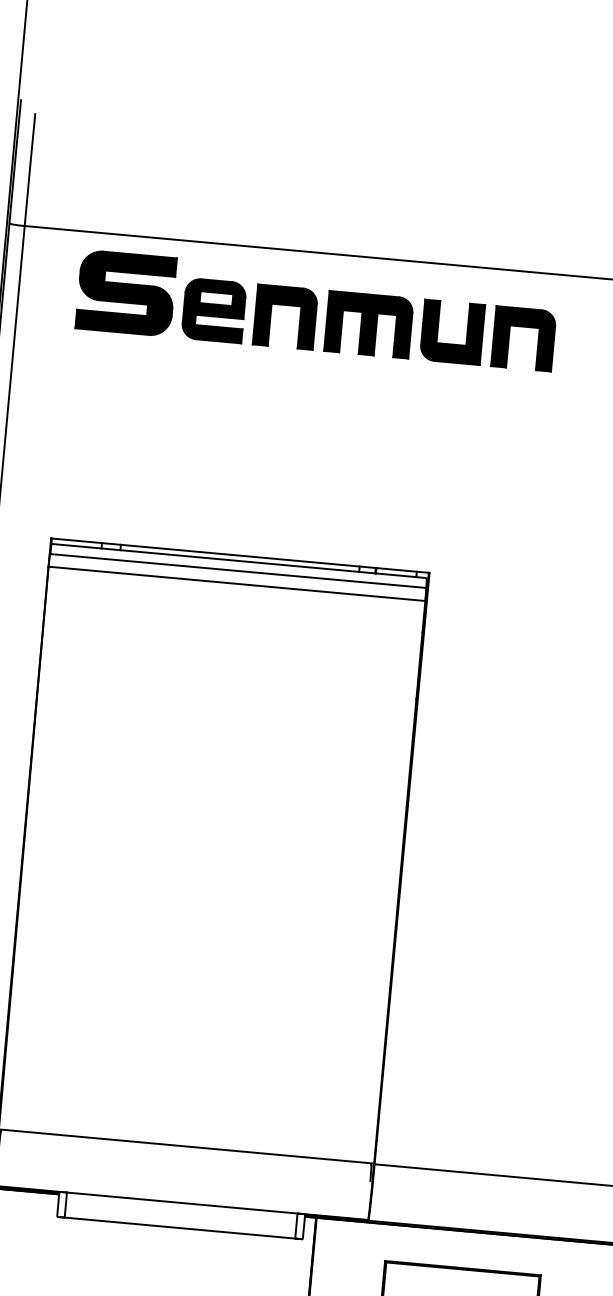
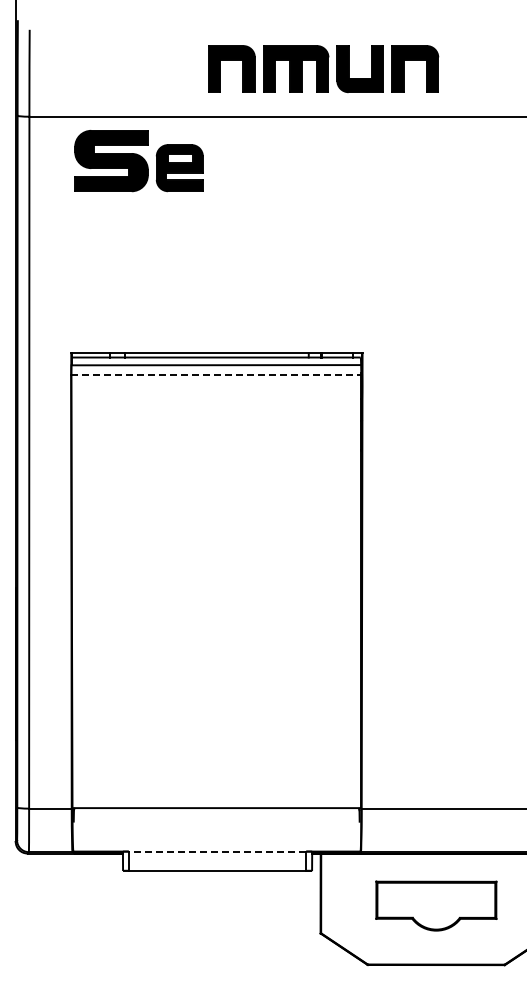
part: (404, 328) -> (323, 69), moved
line: (237, 584) -> (216, 375), solid -> dashed
line: (182, 1202) -> (217, 851), solid -> dashed

